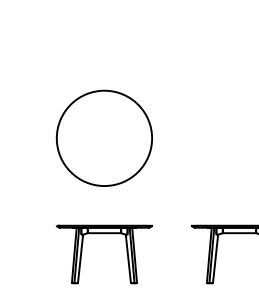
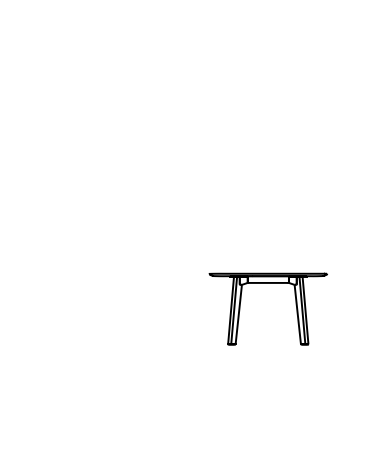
circle: (104, 137) -> (101, 165), removed
part: (104, 233) -> (101, 283), removed

